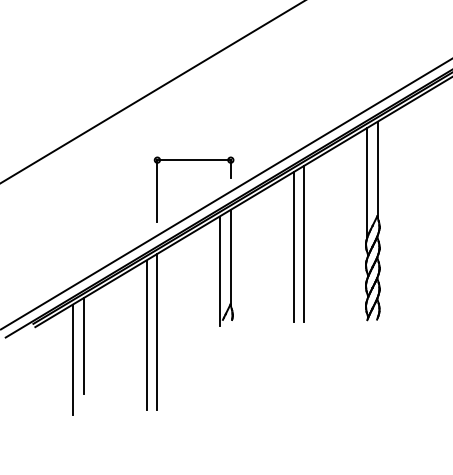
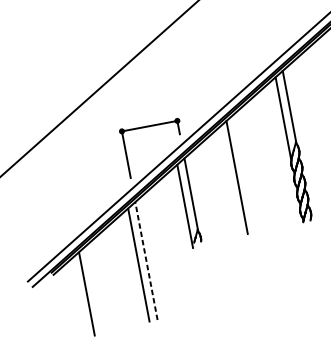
line: (304, 243) -> (244, 173), removed
line: (157, 332) -> (146, 261), solid -> dashed
line: (83, 346) -> (92, 282), removed

